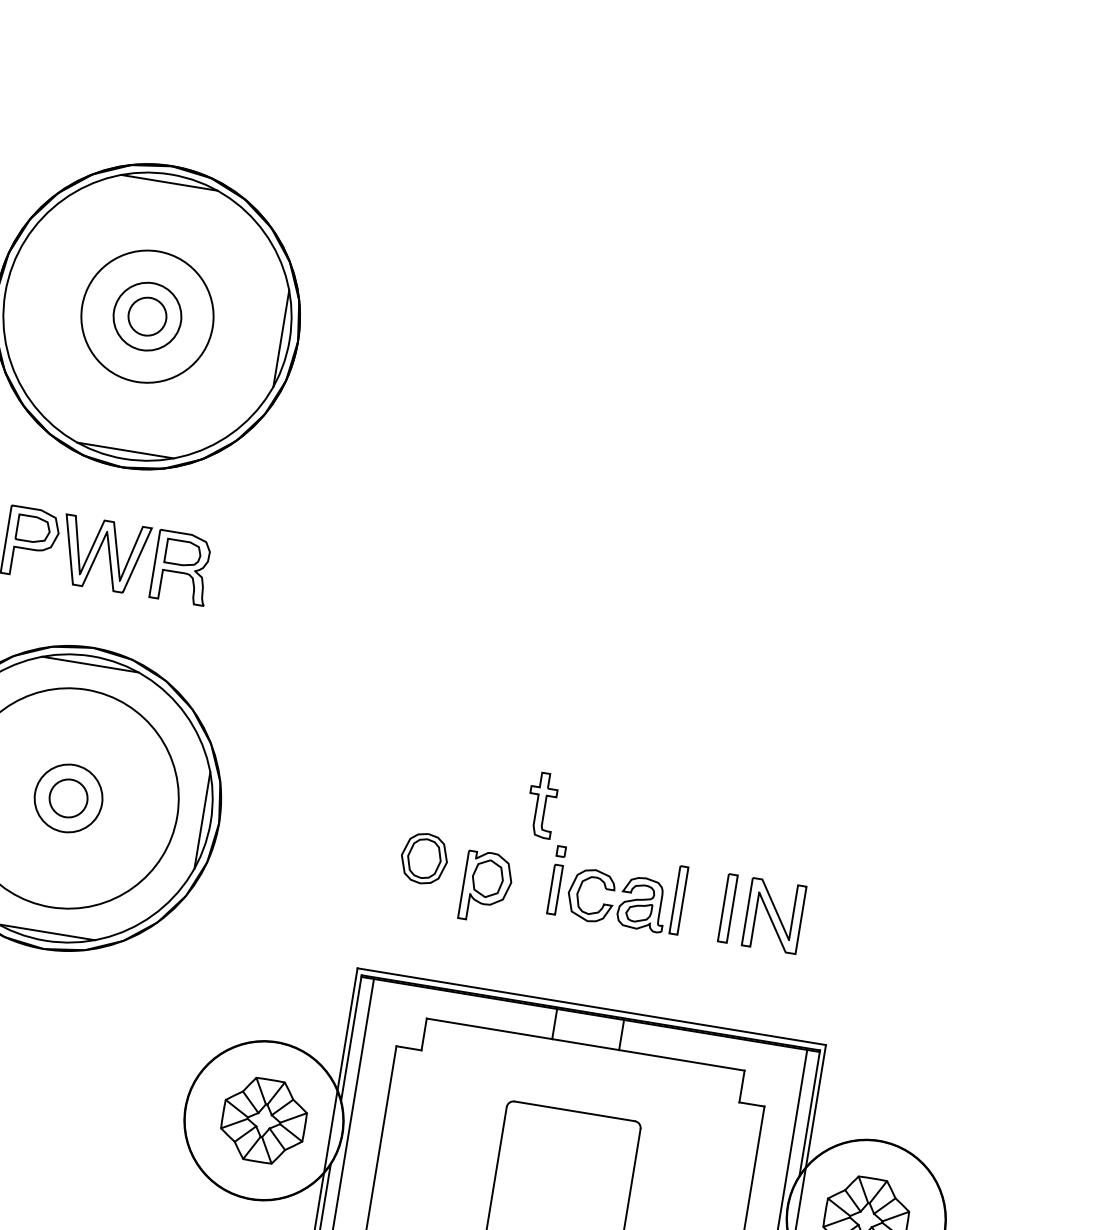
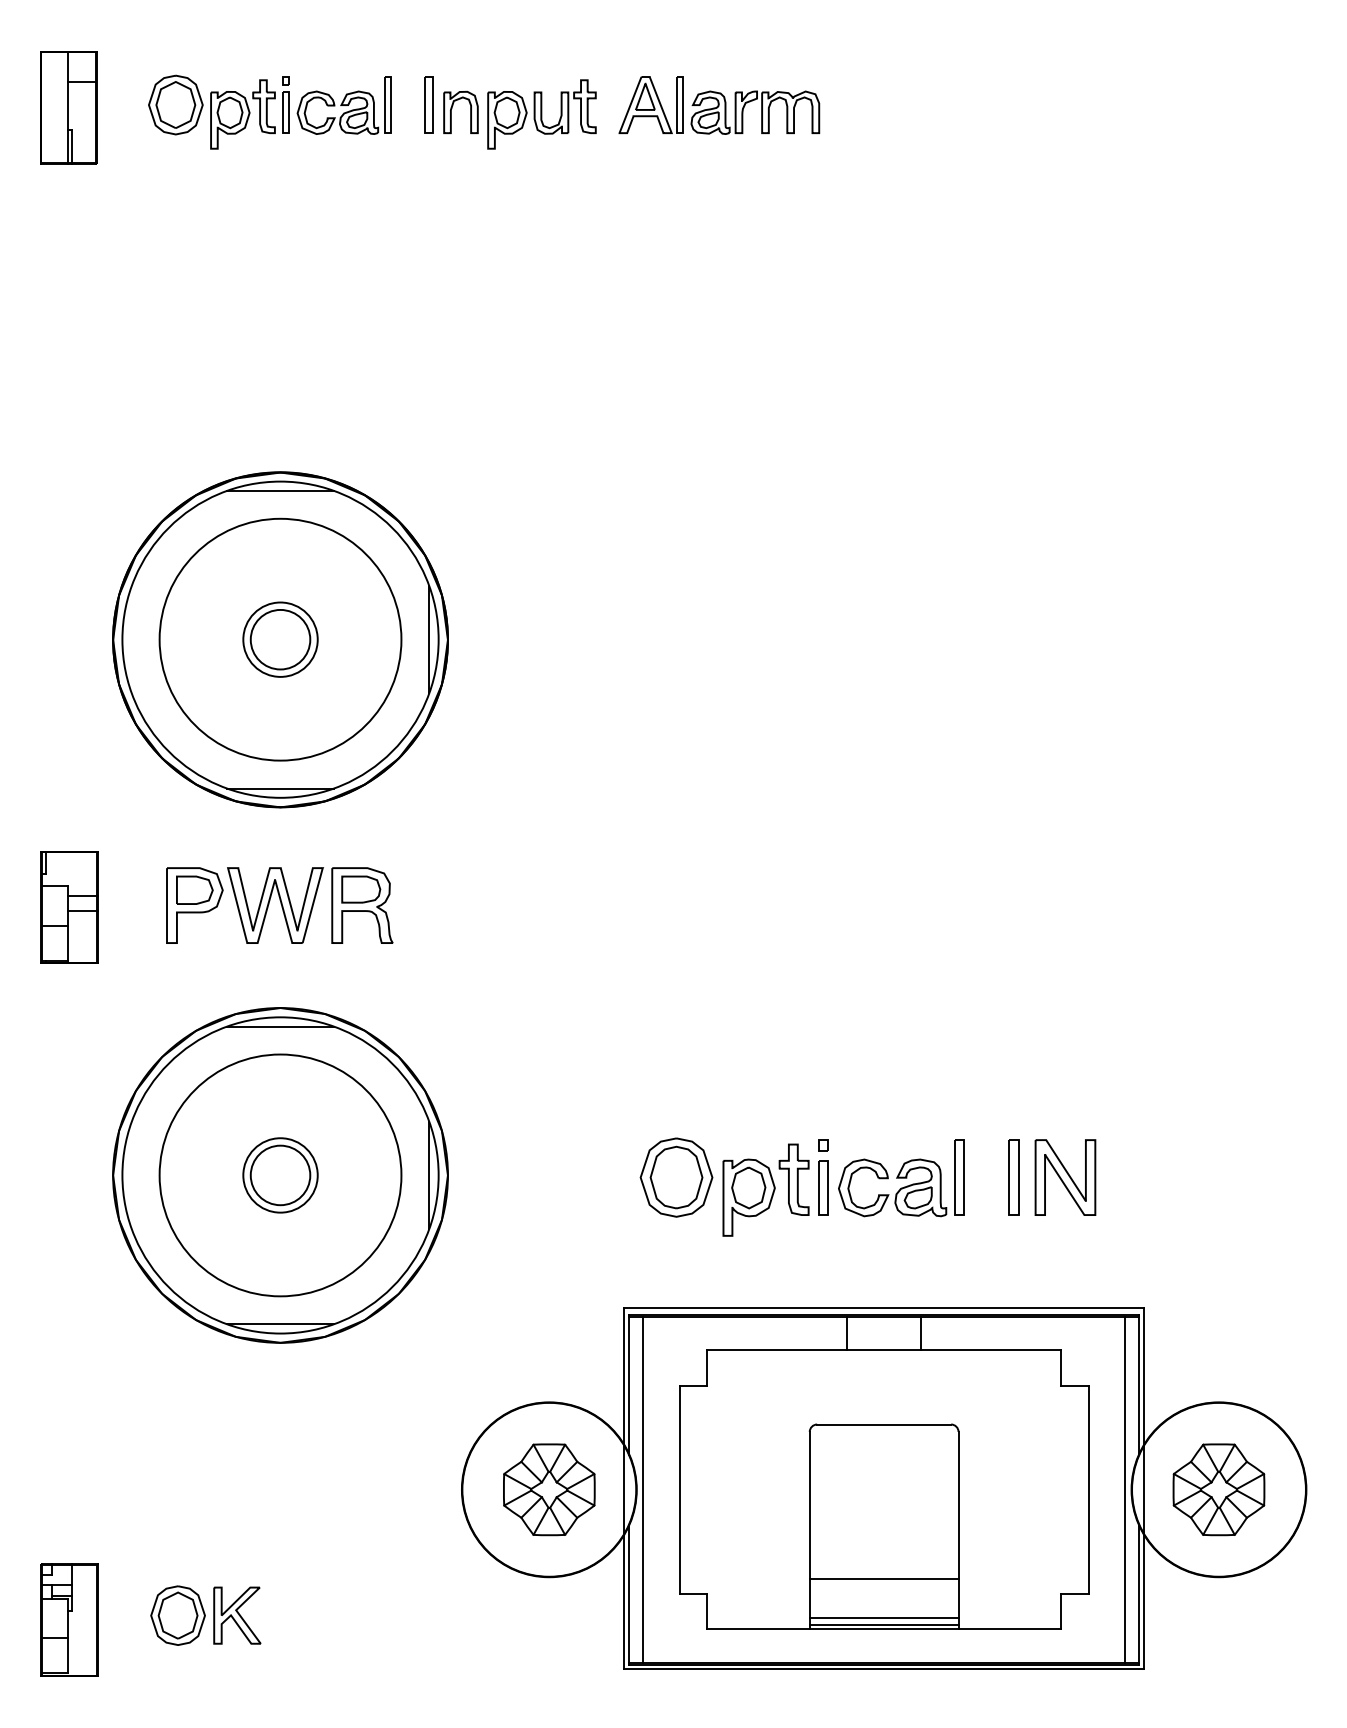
circle: (147, 316) -> (280, 639), size x1.43
circle: (147, 316) -> (280, 639), size x1.67
circle: (68, 798) -> (280, 1175), size x1.43
part: (541, 804) -> (793, 1179), moved
part: (424, 858) -> (676, 1177), size x1.43

